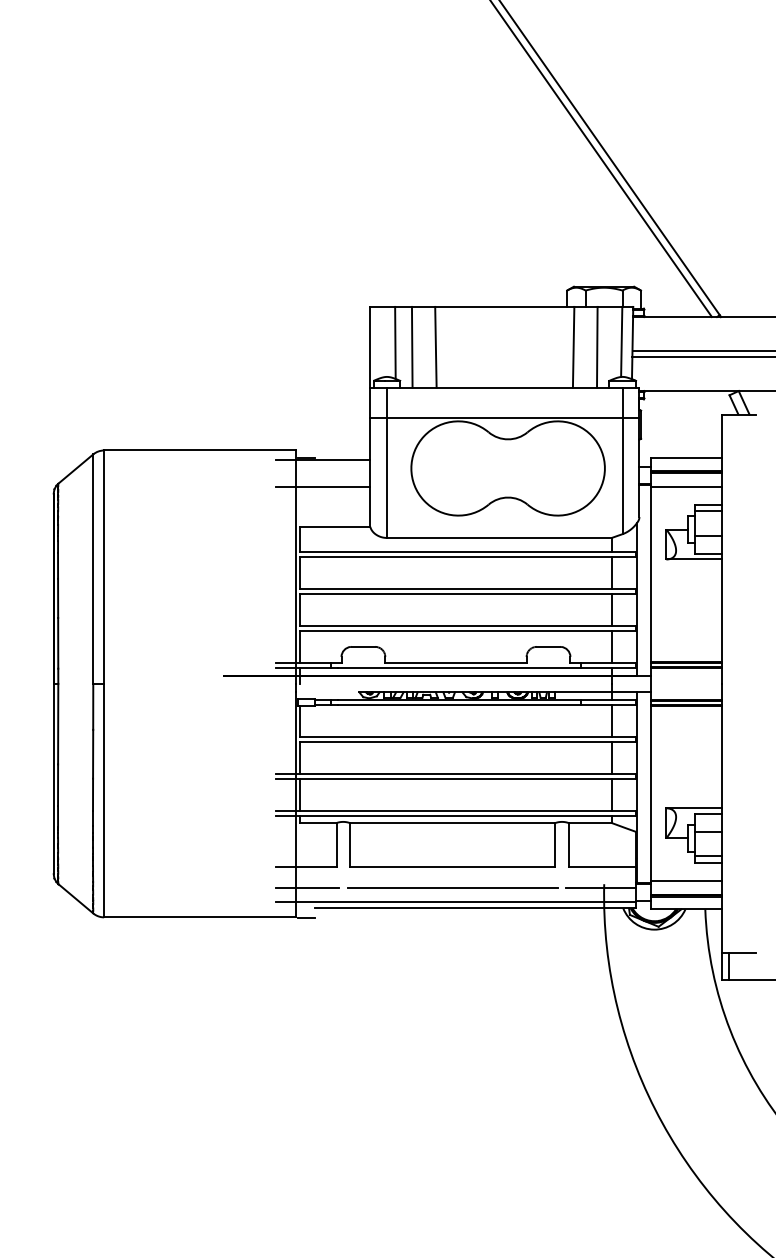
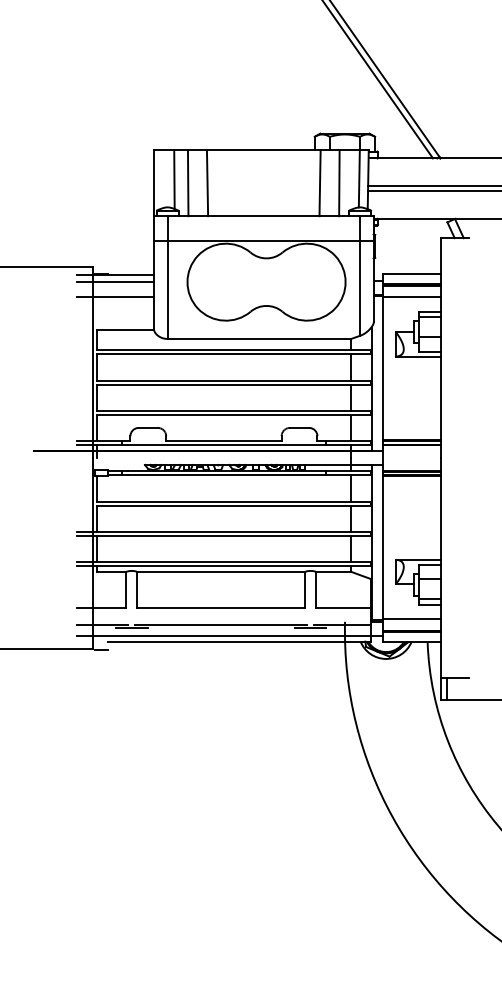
line: (322, 468) -> (114, 282), added
line: (342, 891) -> (131, 627), added
line: (561, 891) -> (310, 627), added

